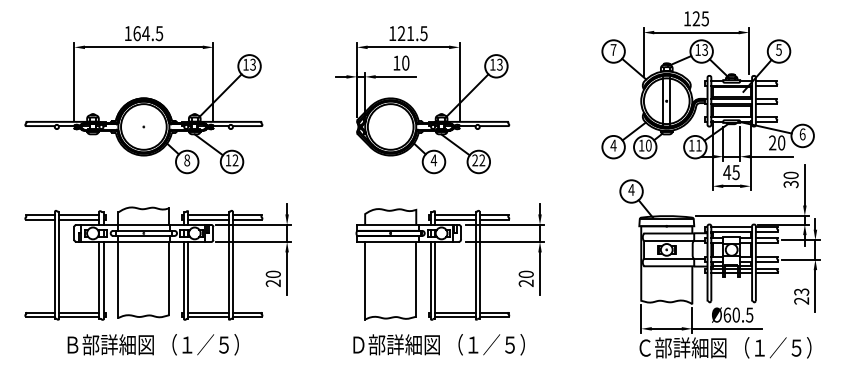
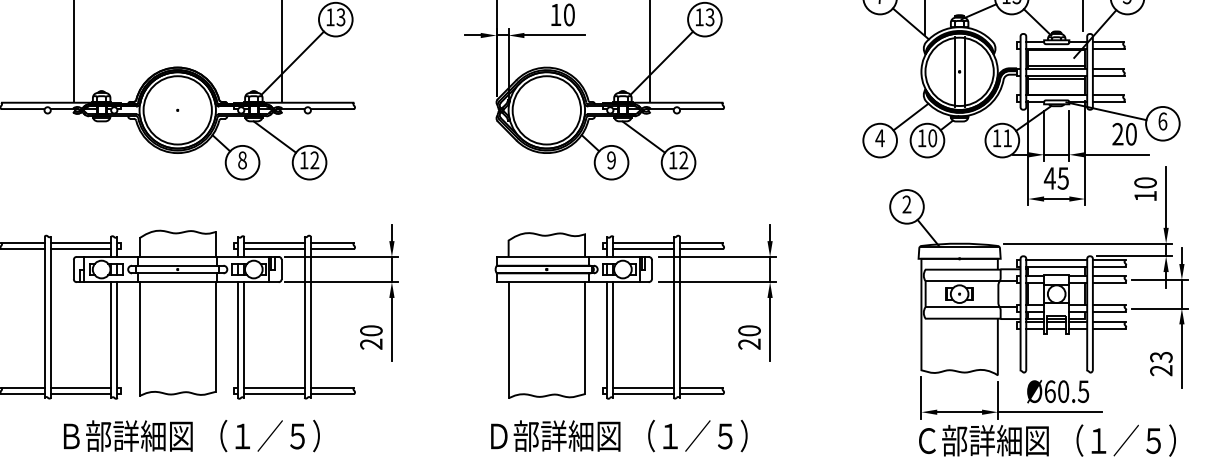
text: (433, 160) -> (610, 160), 4 -> 9
text: (475, 160) -> (673, 160), 22 -> 12
text: (790, 184) -> (1144, 196), 30 -> 10
text: (631, 189) -> (906, 203), 4 -> 2

